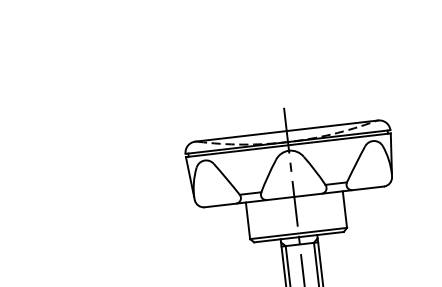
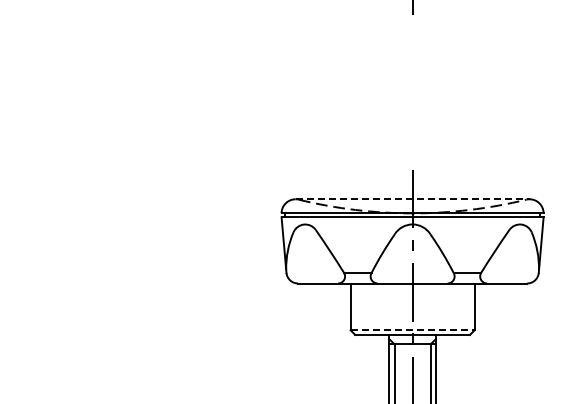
line: (286, 131) -> (412, 199), solid -> dashed
line: (298, 233) -> (412, 330), solid -> dashed

